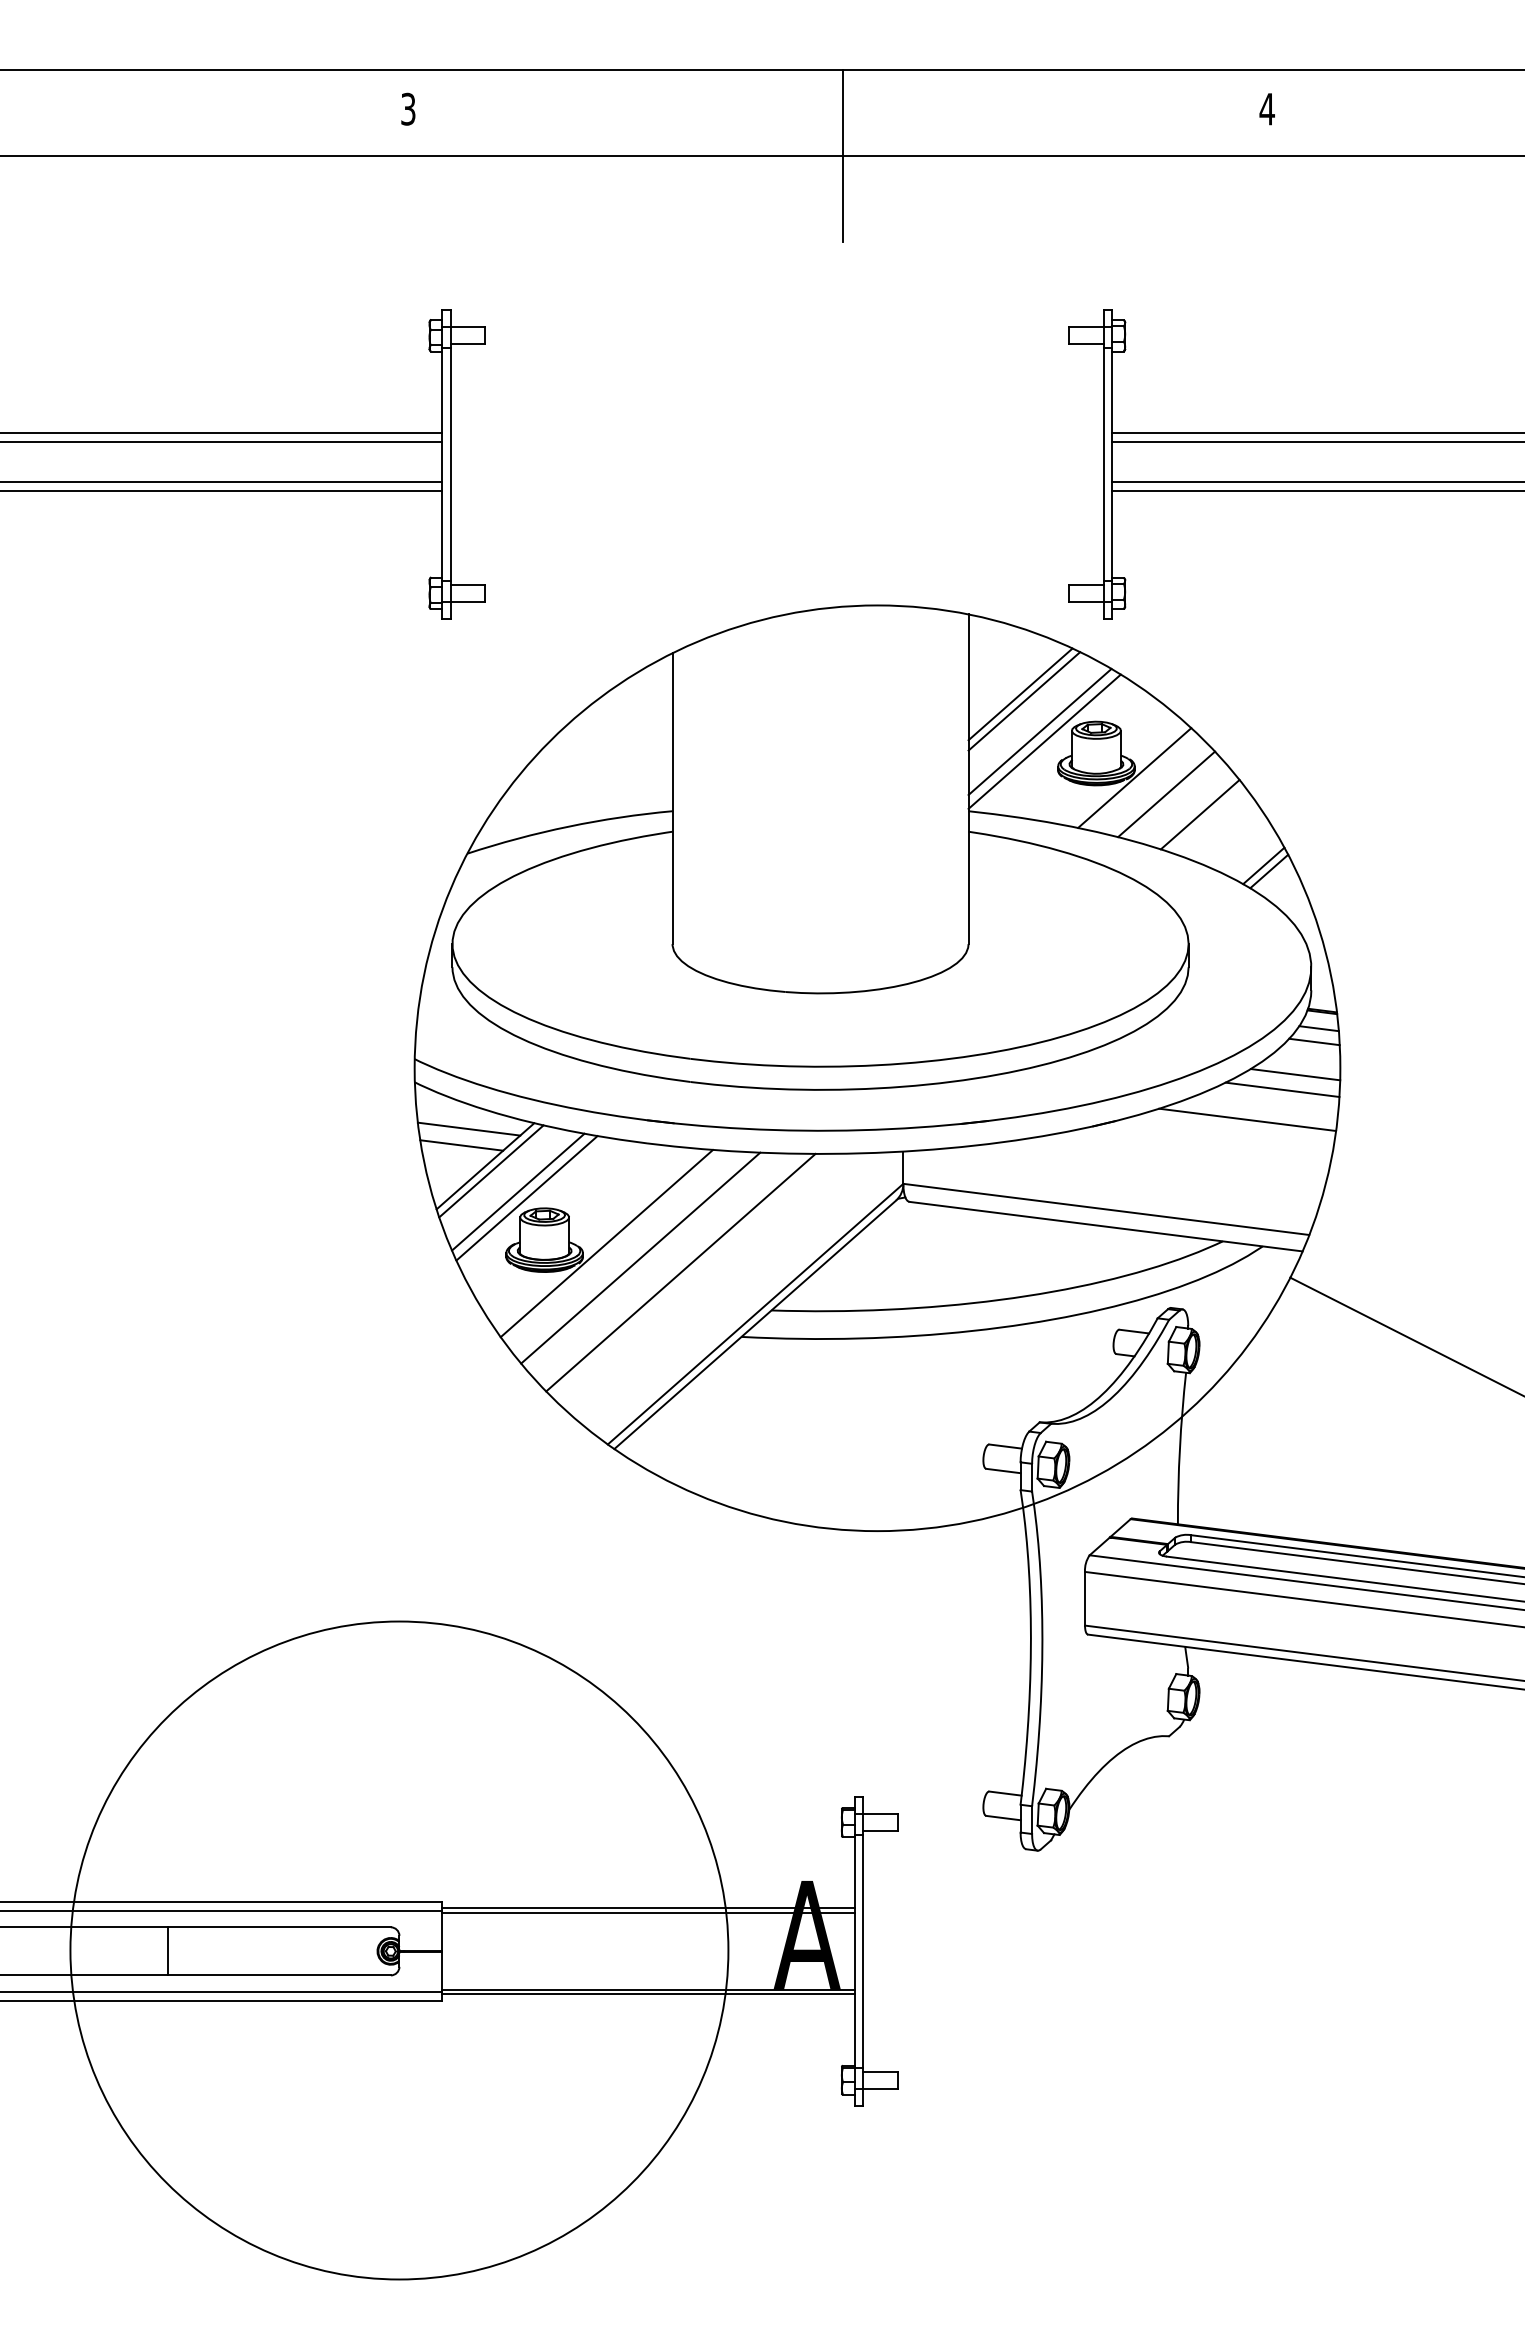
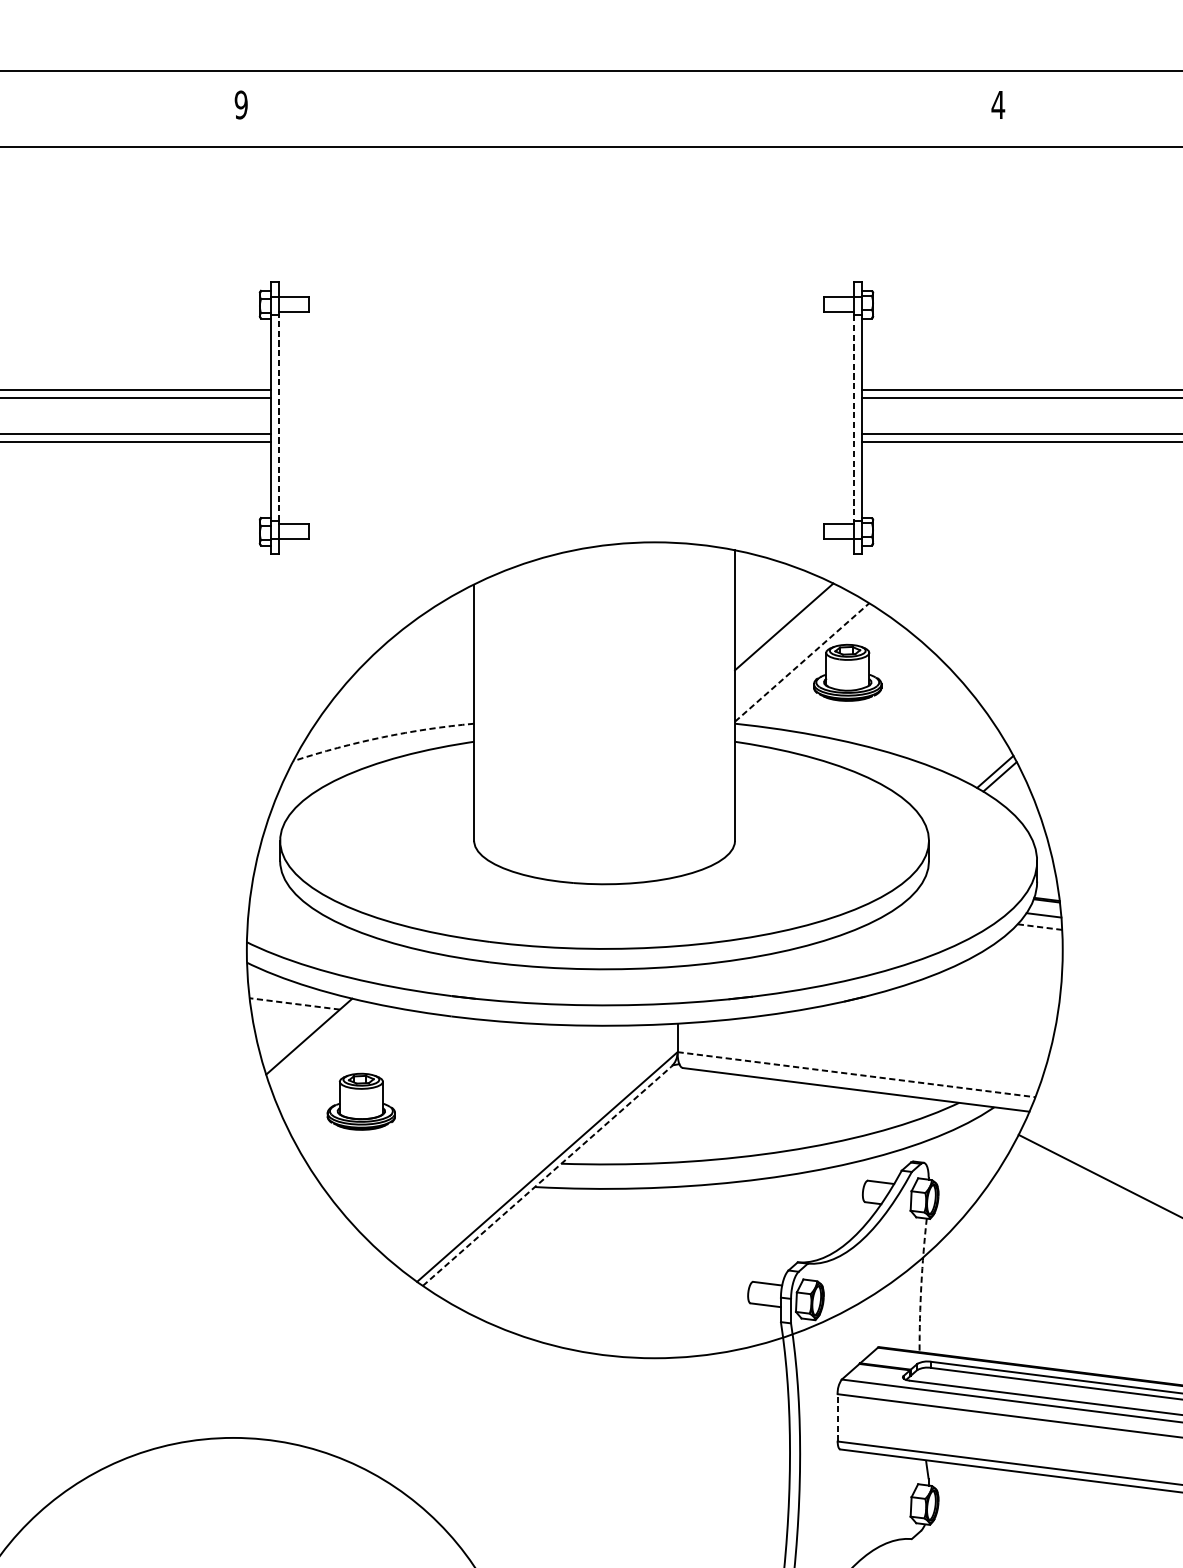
text: (408, 109) -> (241, 105), 3 -> 9
line: (842, 156) -> (623, 146), removed
line: (450, 464) -> (278, 418), solid -> dashed
line: (1103, 464) -> (853, 418), solid -> dashed
line: (1020, 694) -> (780, 620), removed
line: (1039, 731) -> (797, 653), removed
line: (1044, 741) -> (801, 662), solid -> dashed
line: (1134, 777) -> (881, 693), removed
line: (1166, 794) -> (909, 708), removed
line: (1199, 814) -> (938, 726), removed
arc: (568, 826) -> (382, 737), solid -> dashed
line: (1315, 1042) -> (1040, 927), solid -> dashed
line: (1295, 1074) -> (1023, 955), removed
line: (1282, 1089) -> (1011, 968), removed
line: (1247, 1119) -> (980, 995), removed
line: (469, 1129) -> (295, 1004), solid -> dashed
line: (461, 1145) -> (288, 1018), removed
line: (491, 1171) -> (314, 1041), removed
line: (518, 1191) -> (338, 1058), removed
line: (526, 1198) -> (345, 1065), removed
line: (1106, 1209) -> (856, 1074), solid -> dashed
line: (606, 1243) -> (415, 1104), removed
line: (640, 1257) -> (445, 1117), removed
line: (680, 1272) -> (481, 1130), removed
line: (755, 1324) -> (547, 1176), solid -> dashed
arc: (1179, 1448) -> (920, 1285), solid -> dashed
line: (1085, 1598) -> (838, 1417), solid -> dashed

